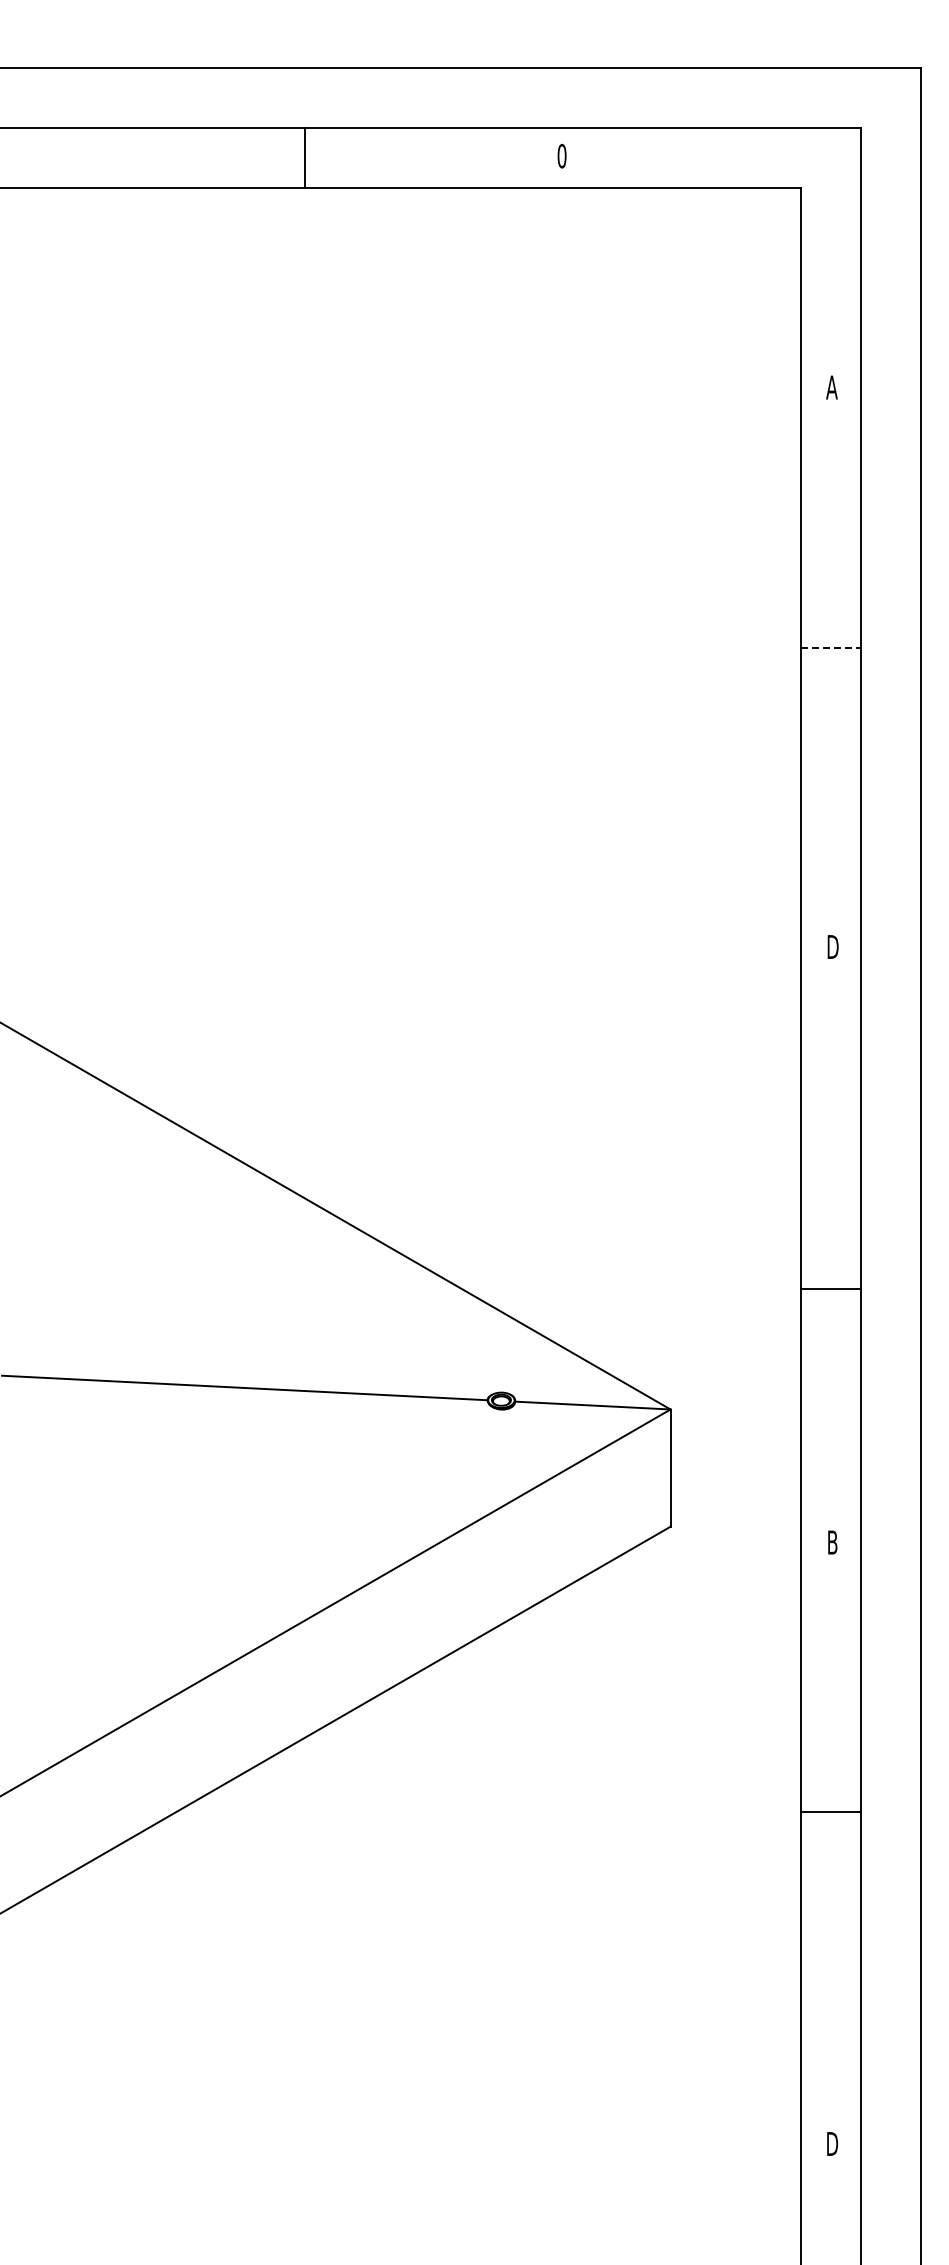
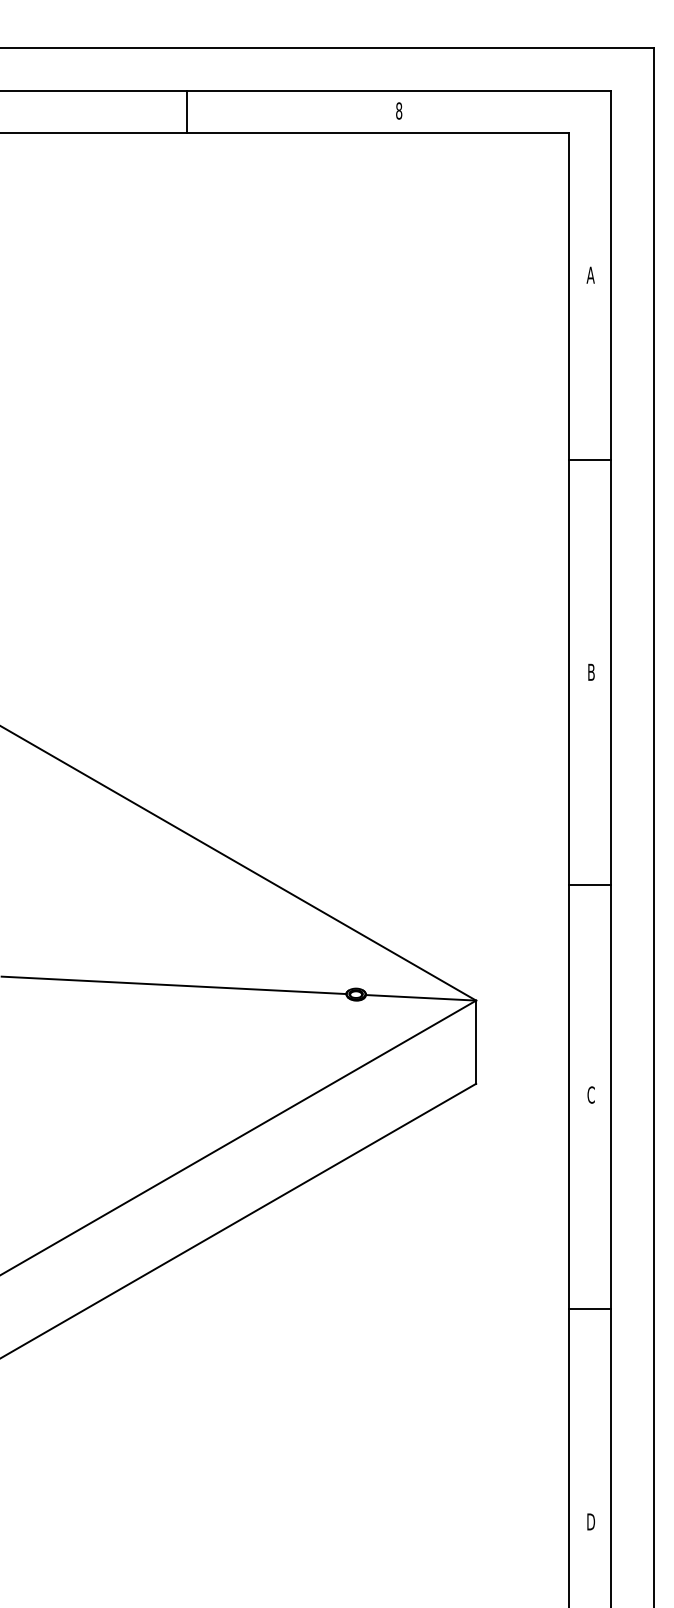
text: (561, 156) -> (398, 111), 0 -> 8
line: (304, 157) -> (186, 111), moved
line: (830, 648) -> (589, 460), dashed -> solid
text: (832, 946) -> (591, 671), D -> B
line: (830, 1289) -> (589, 884), moved
text: (832, 1542) -> (591, 1095), B -> C
line: (830, 1812) -> (589, 1309), moved

